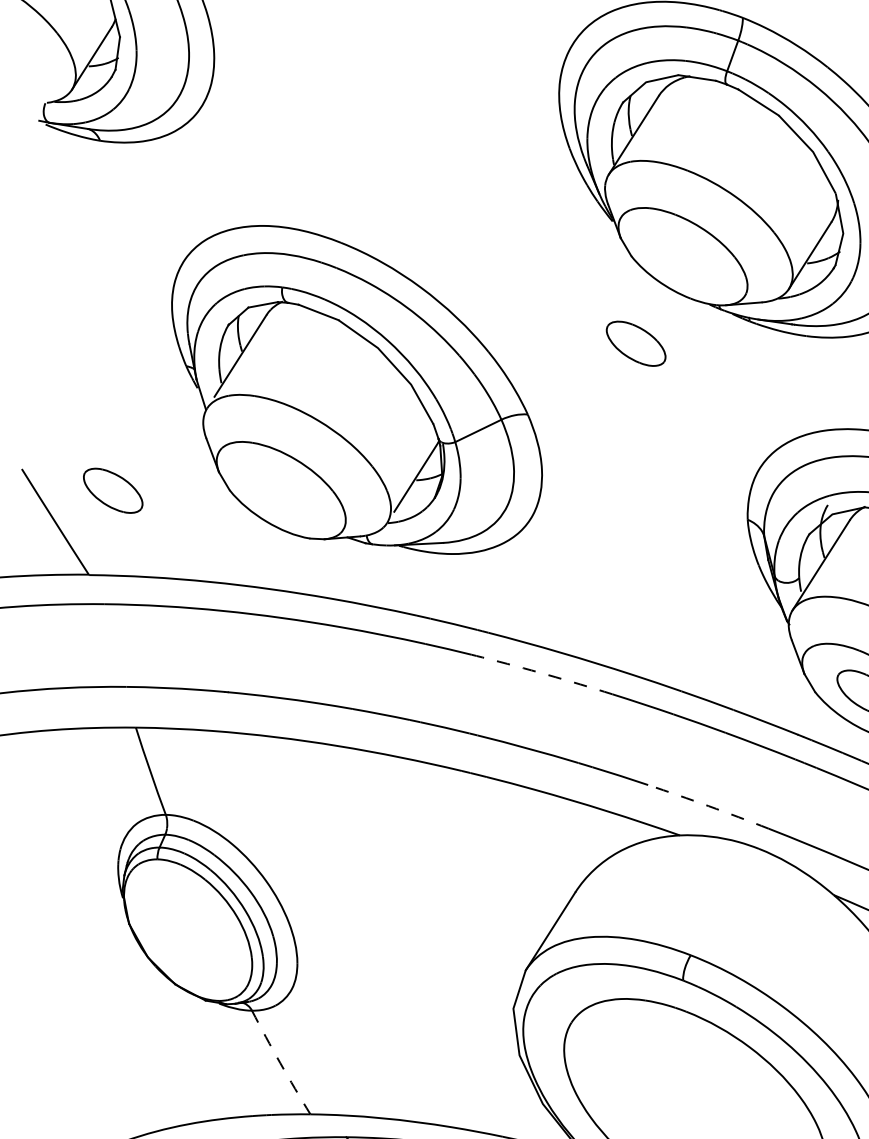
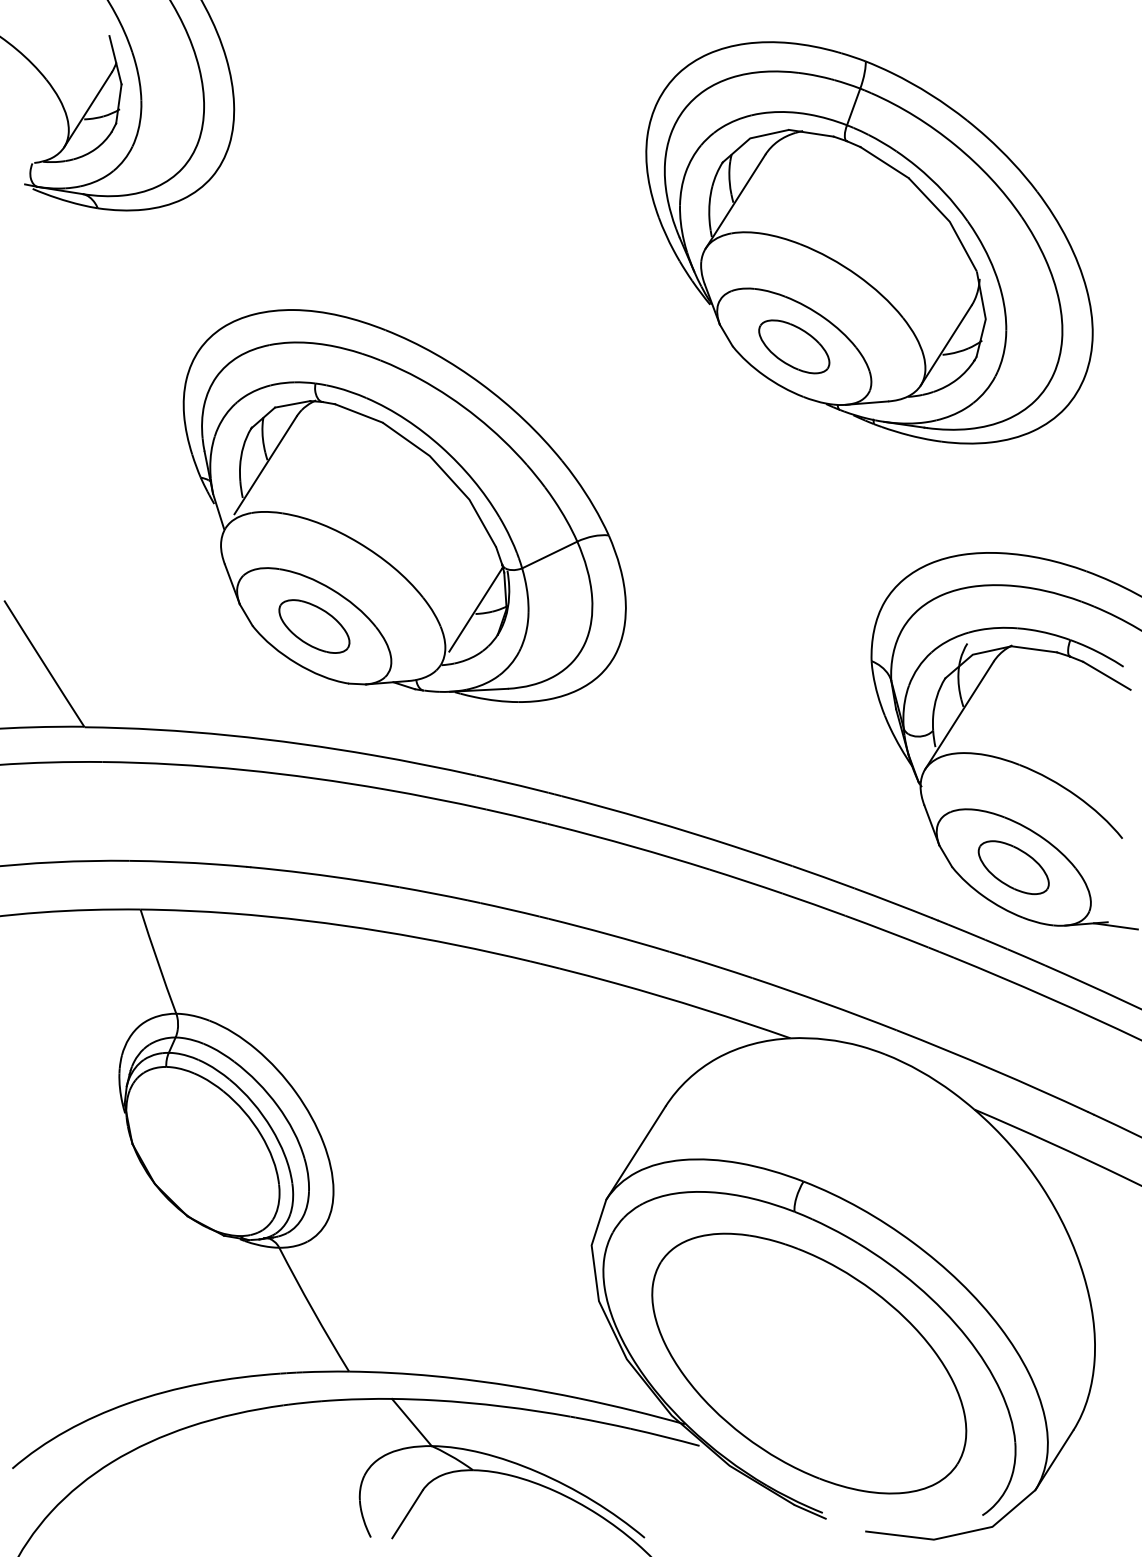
part: (636, 343) -> (794, 346), moved
part: (113, 490) -> (314, 626), moved
arc: (547, 674) -> (632, 846), dashed -> solid
arc: (708, 806) -> (824, 1003), dashed -> solid
arc: (280, 1063) -> (313, 1310), dashed -> solid

